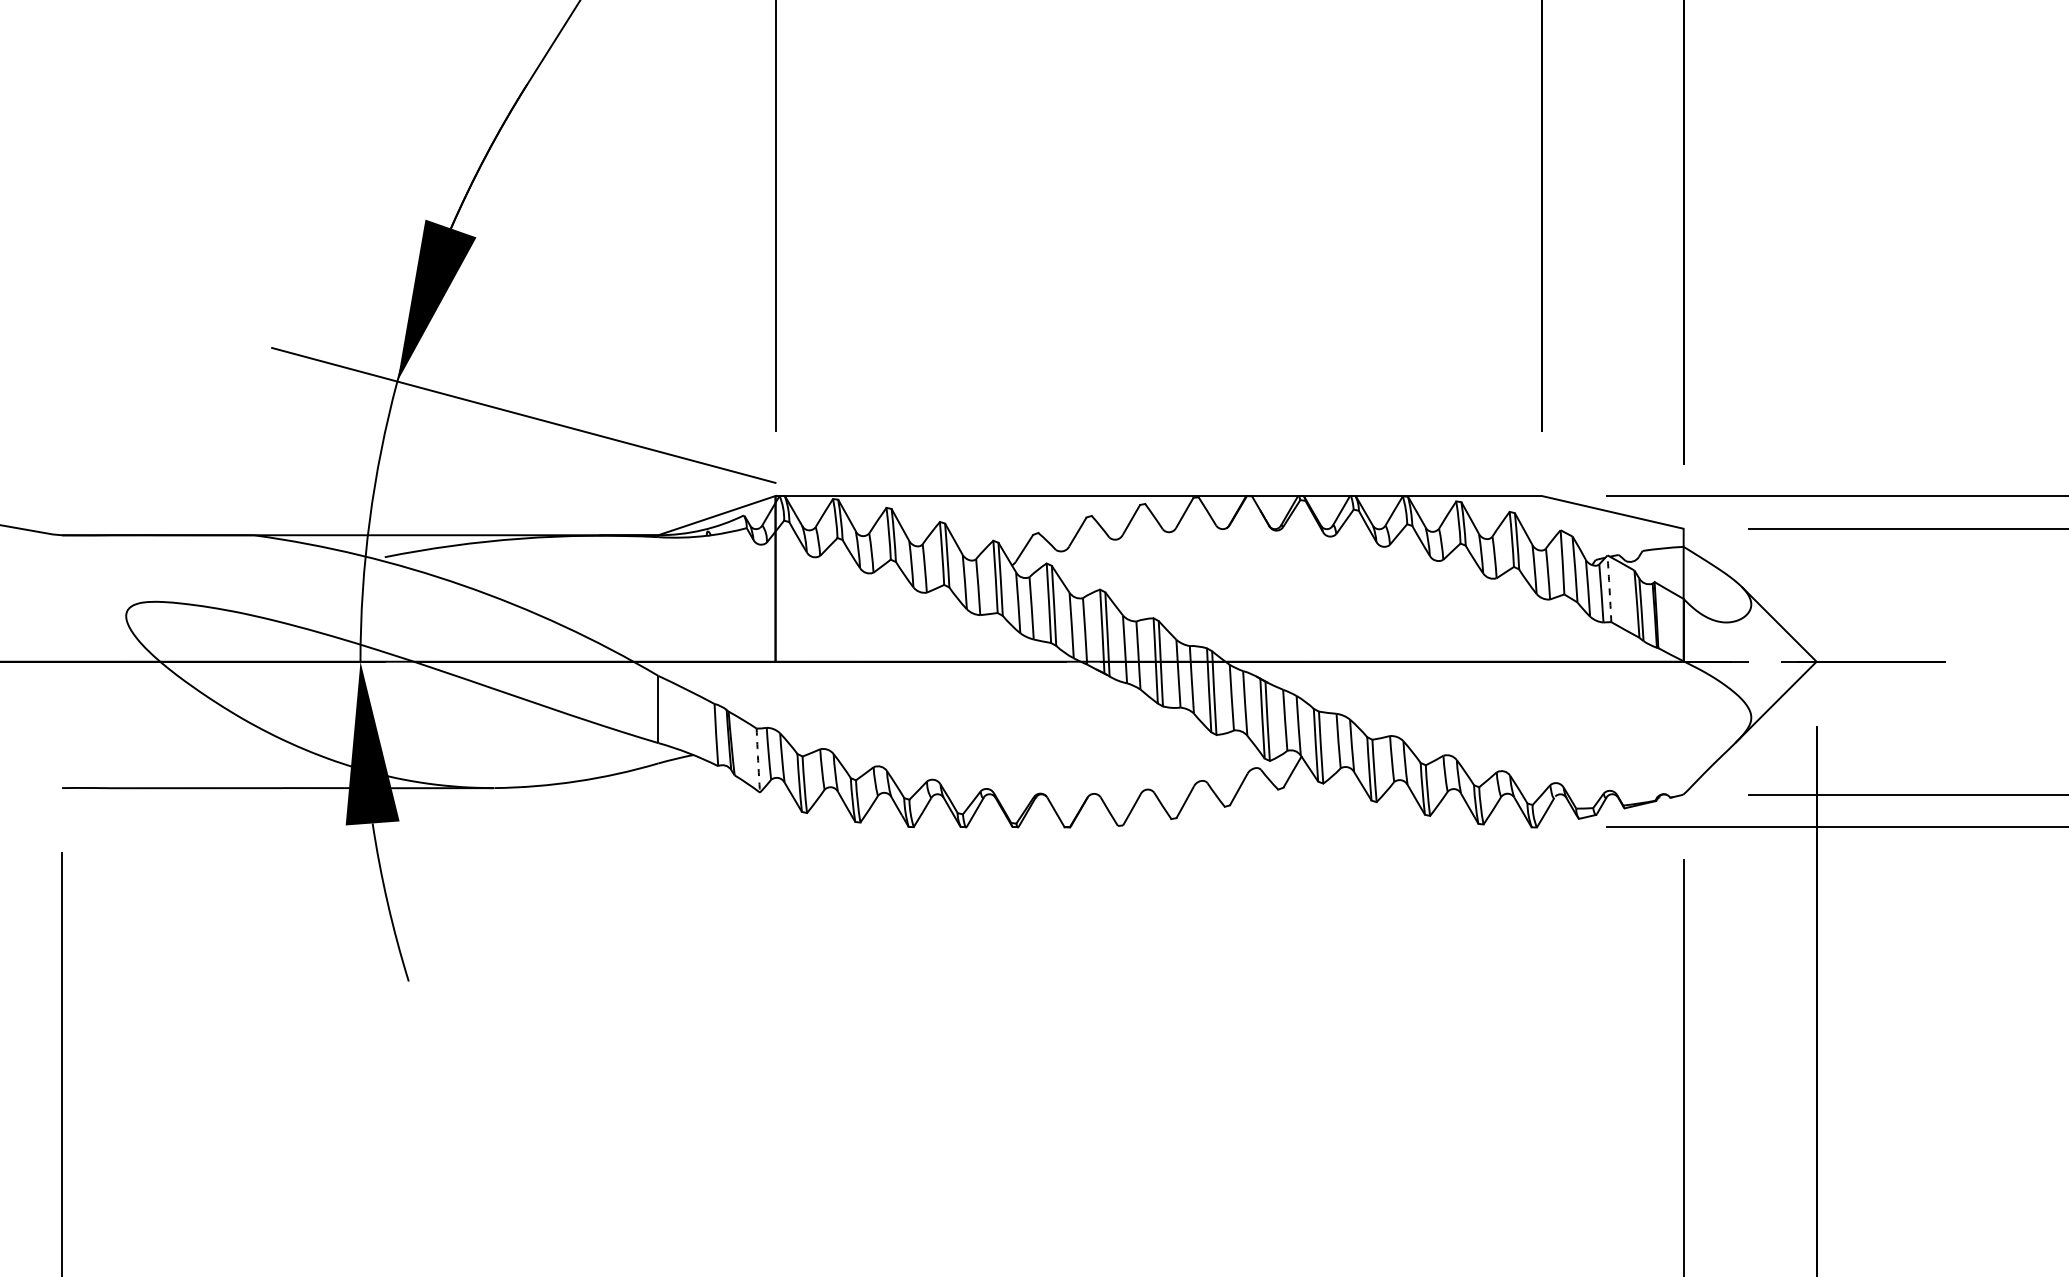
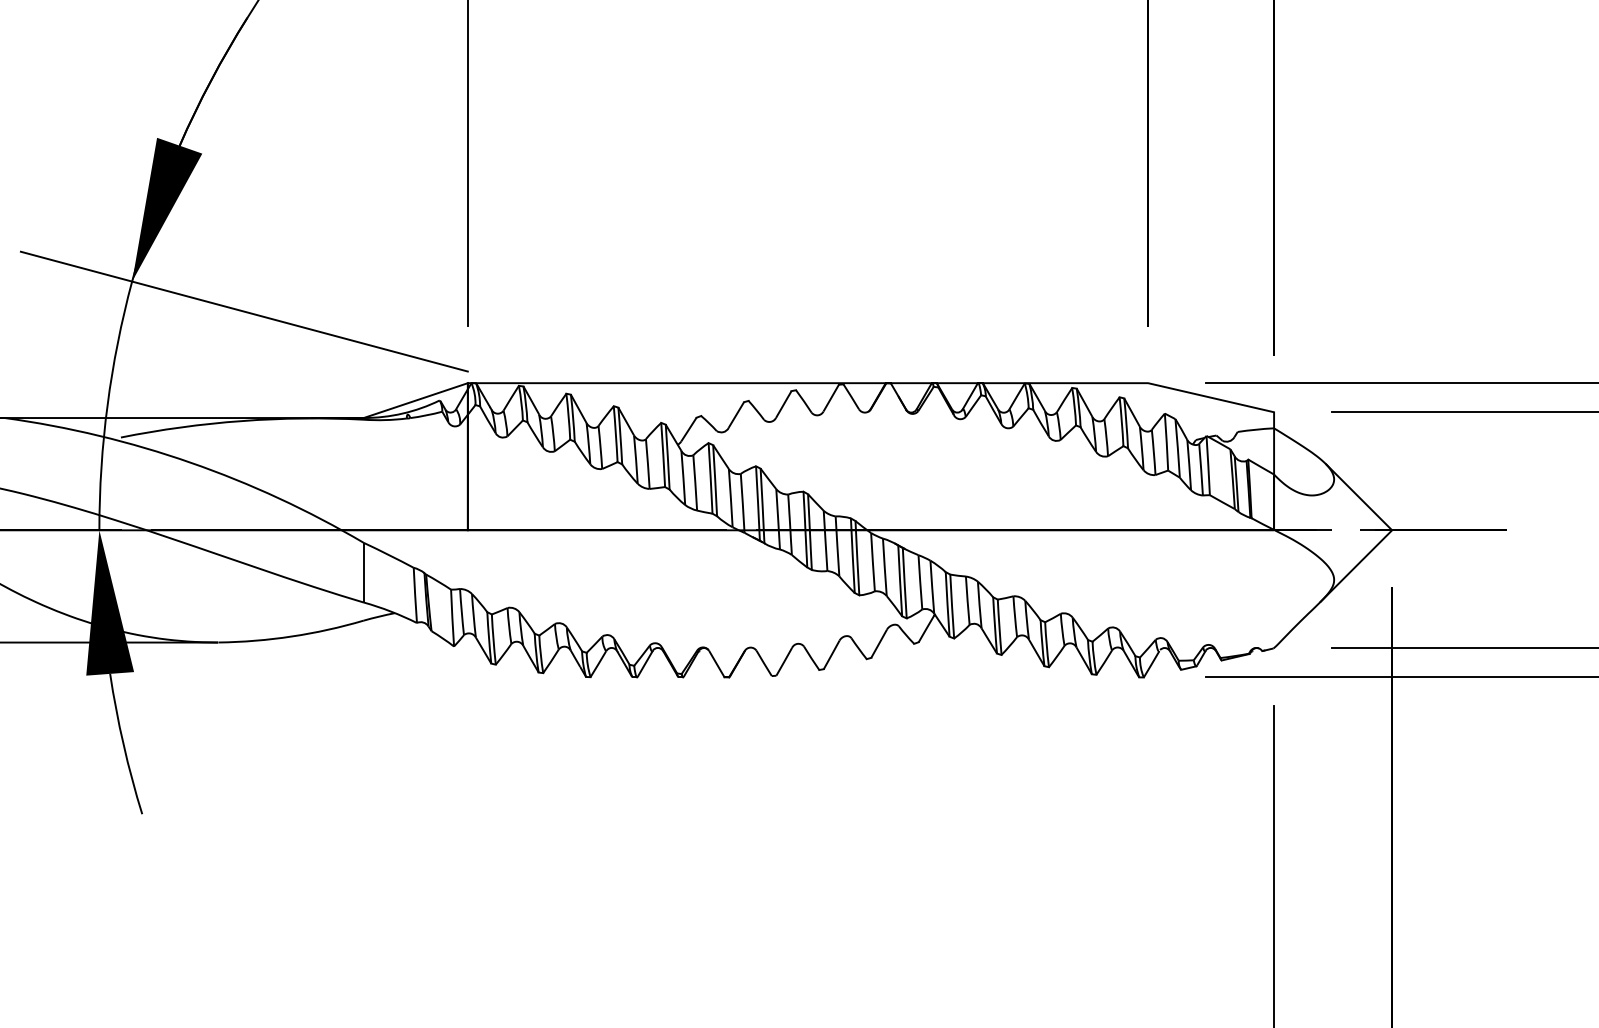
arc: (1609, 588) -> (1208, 465), dashed -> solid
arc: (758, 760) -> (452, 617), dashed -> solid

